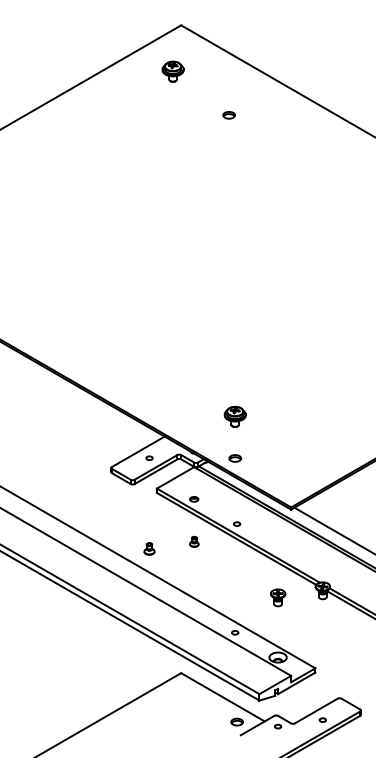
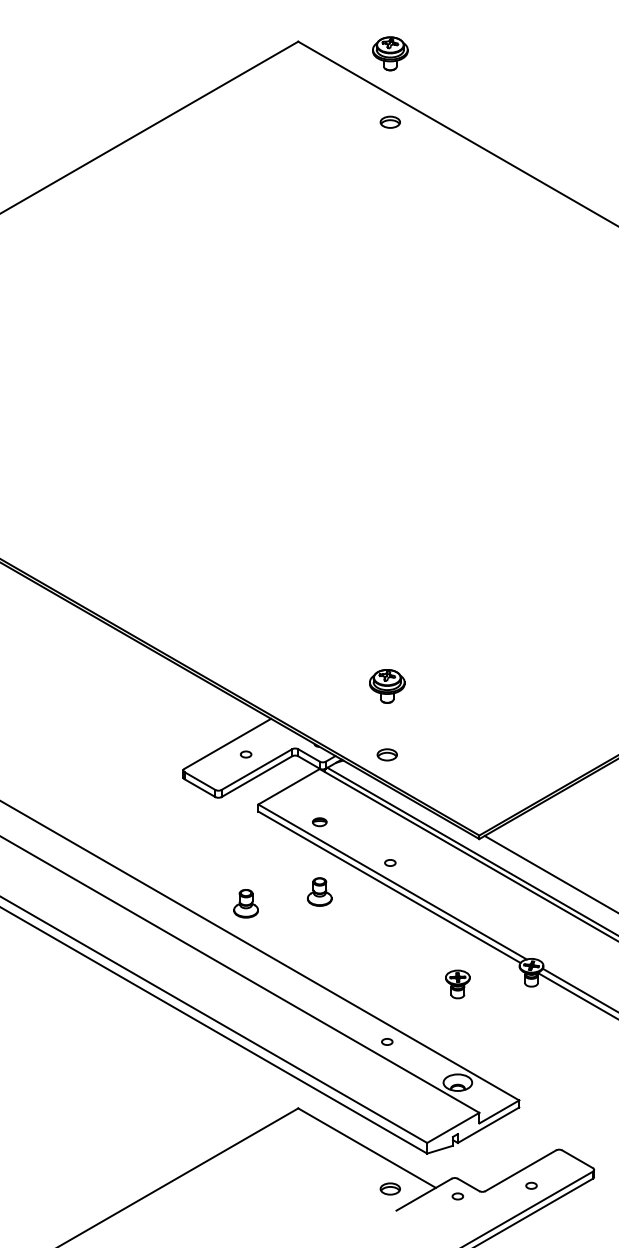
part: (172, 71) -> (389, 53), moved
part: (228, 115) -> (389, 122), moved
part: (194, 541) -> (320, 891), size x1.67
part: (149, 548) -> (246, 903), size x1.43

